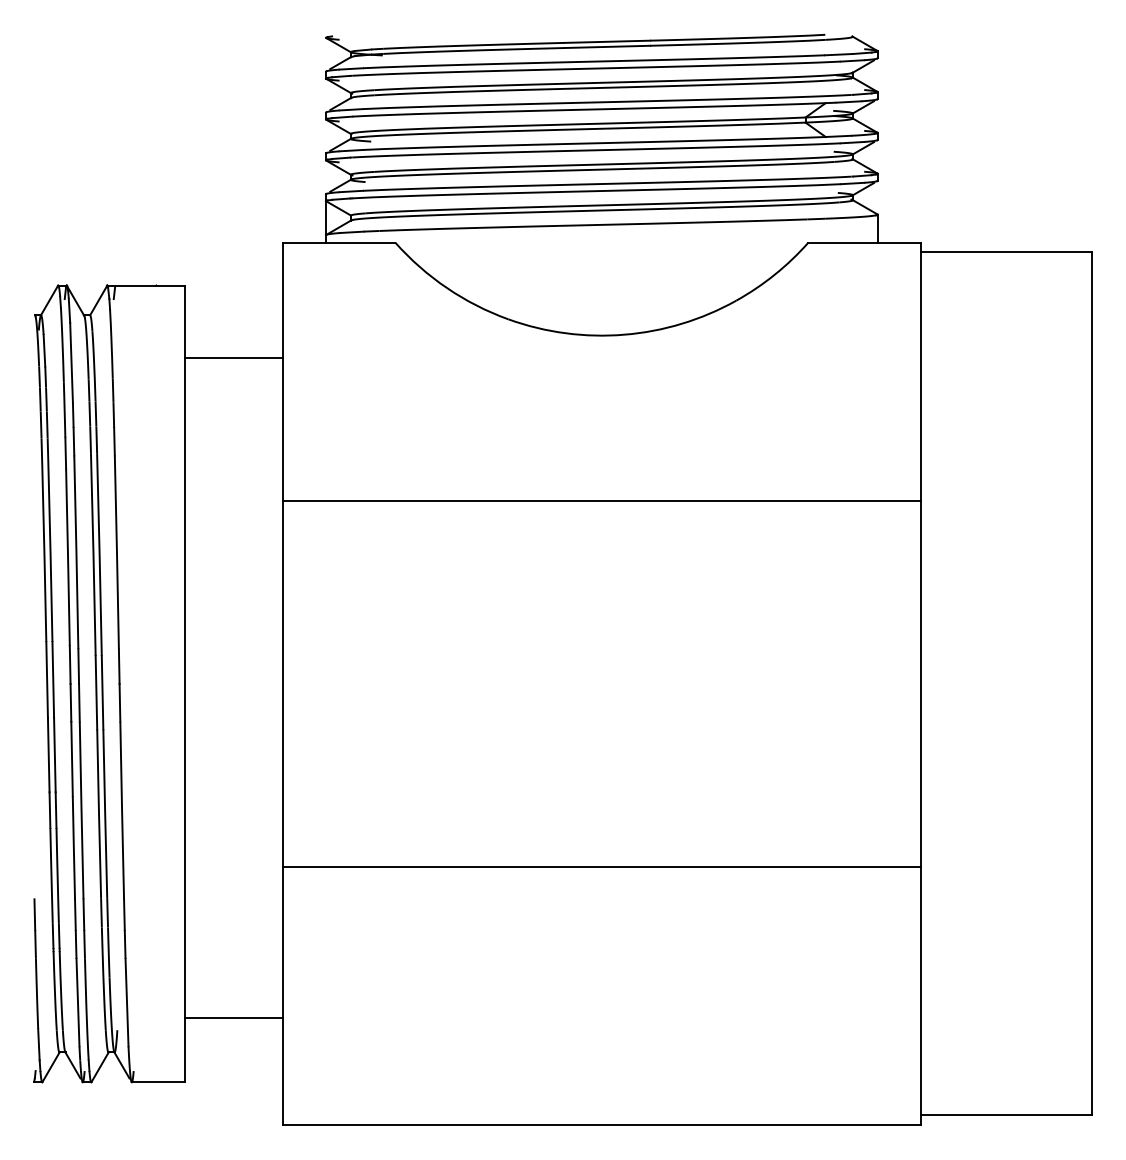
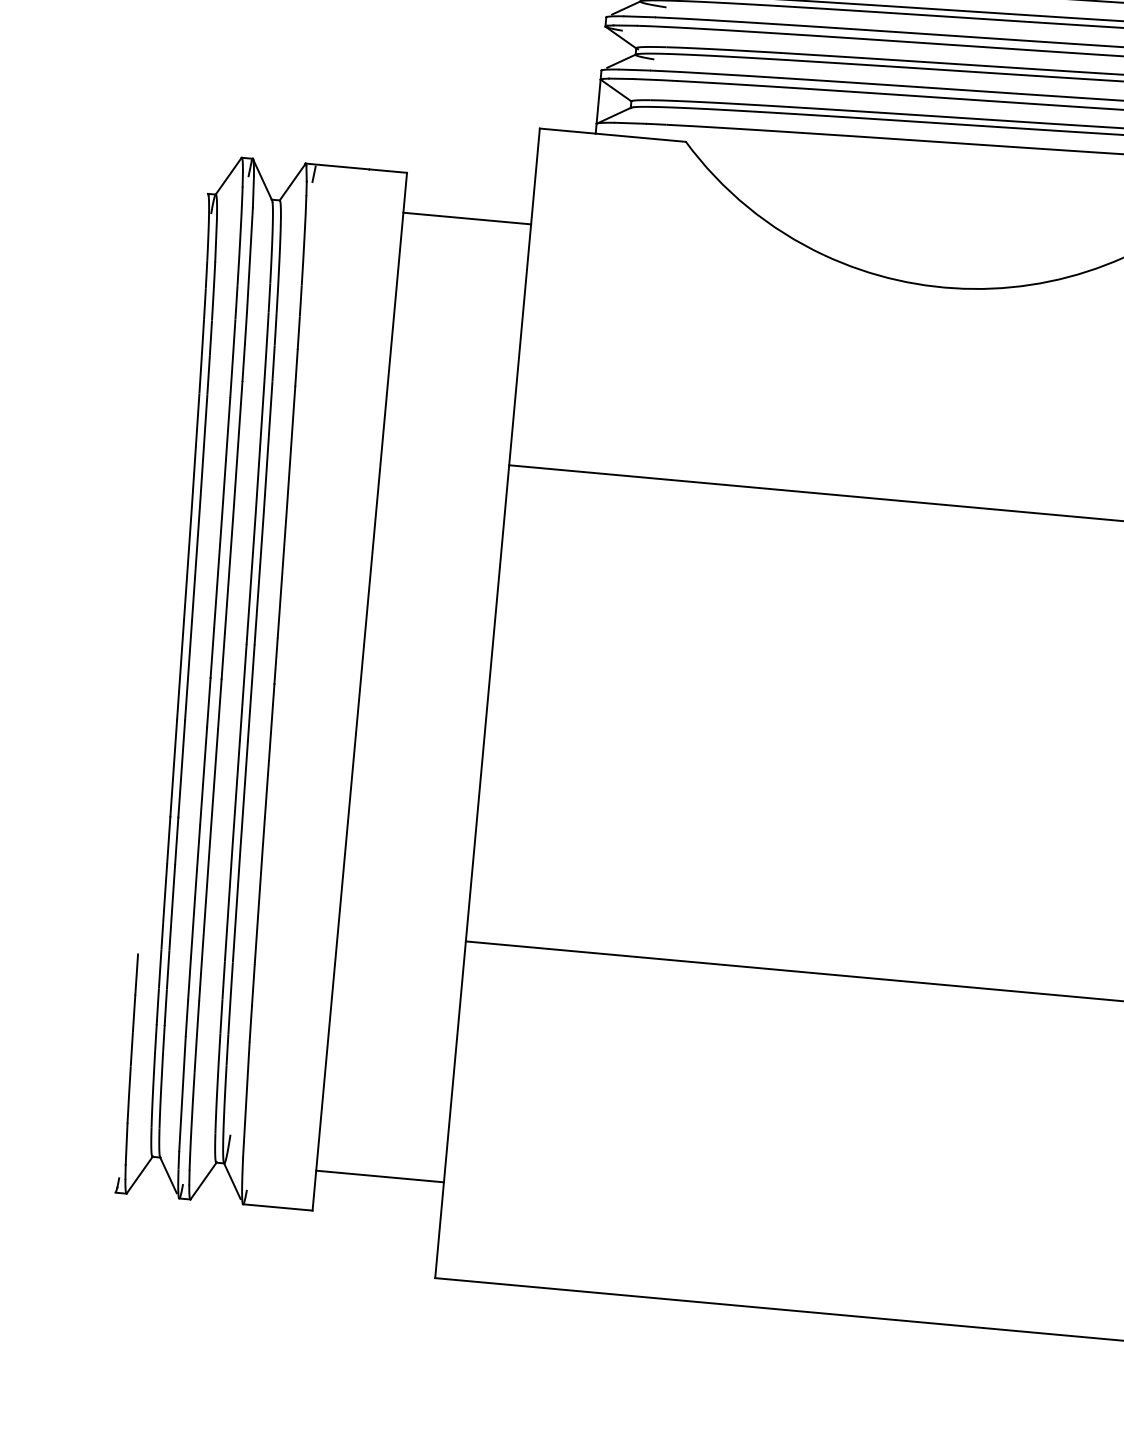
line: (234, 358) -> (467, 219), moved
line: (234, 1017) -> (380, 1176), moved

